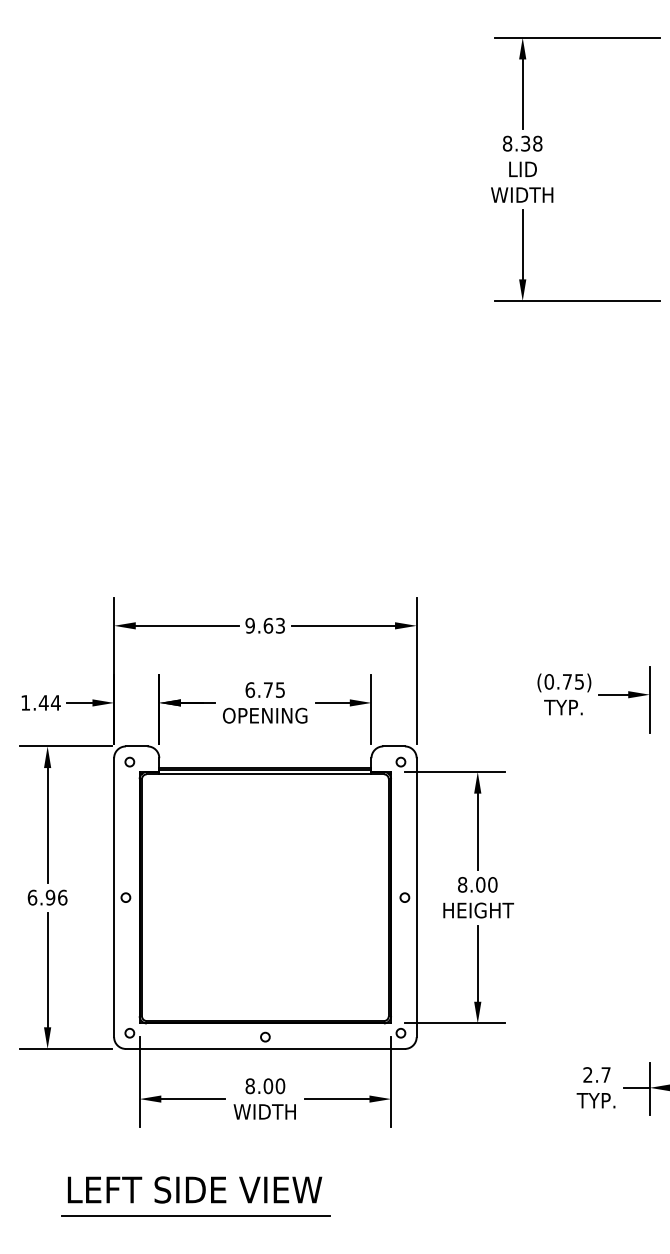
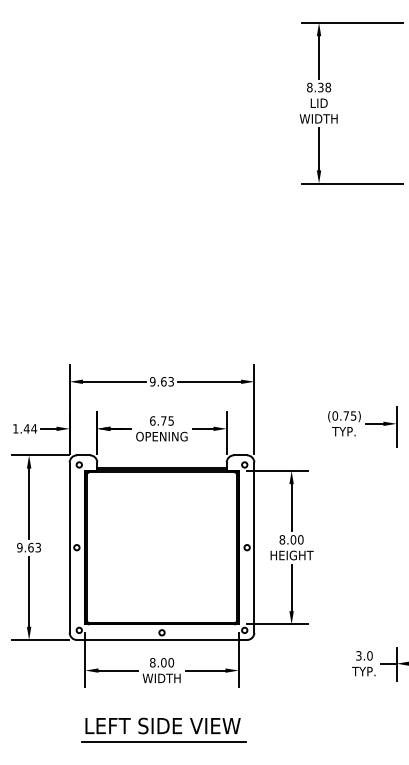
text: (48, 897) -> (29, 547), 6.96 -> 9.63
text: (597, 1074) -> (364, 655), 2.7 -> 3.0
part: (195, 1195) -> (163, 729), moved

